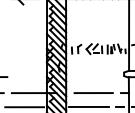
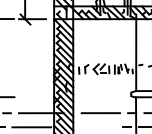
line: (88, 107) -> (95, 127), removed

